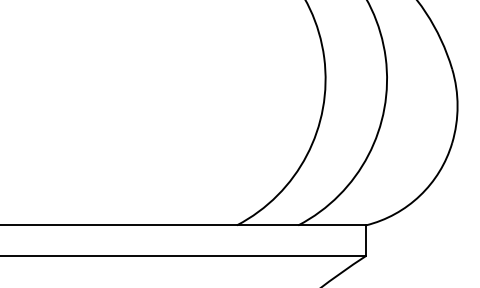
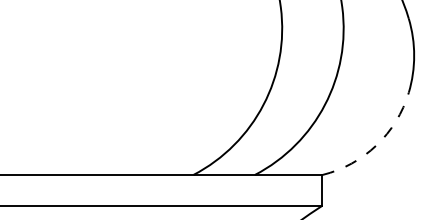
arc: (420, 195) -> (377, 145), solid -> dashed

